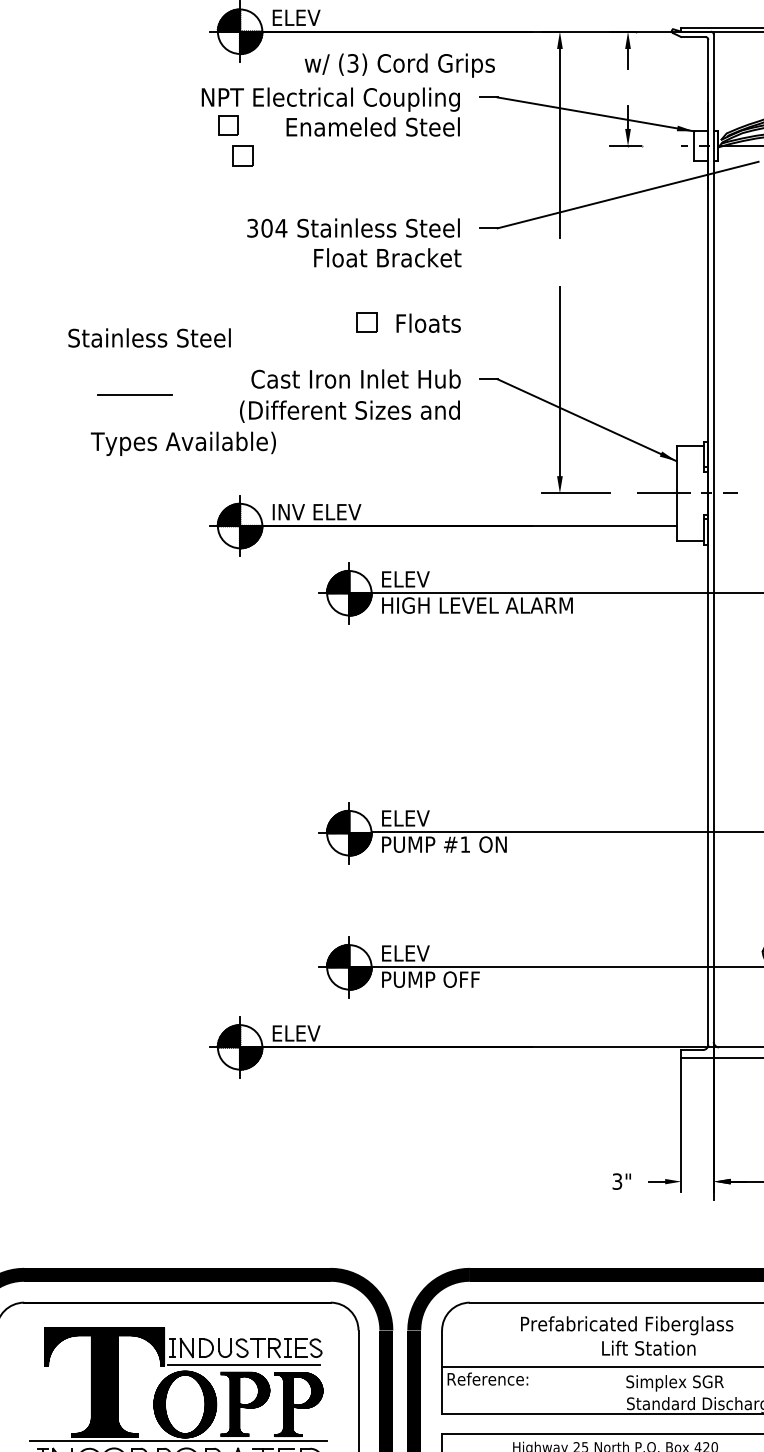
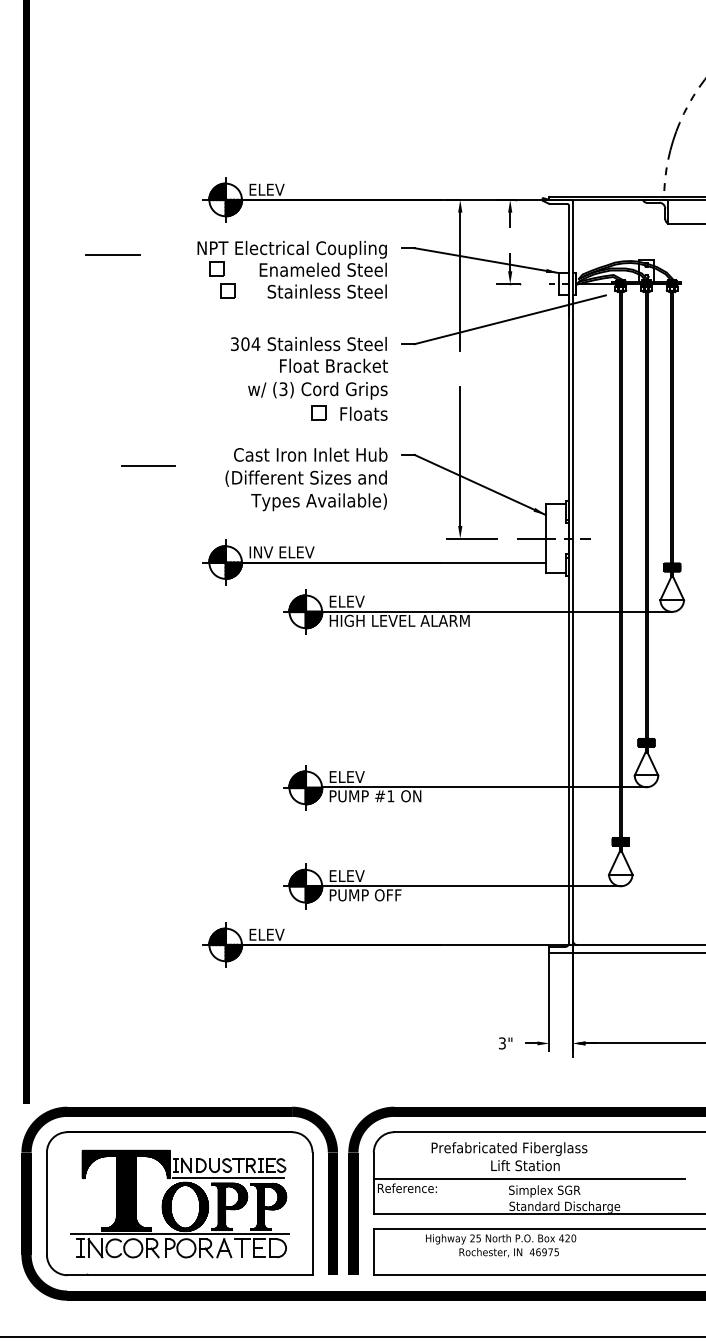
text: (399, 65) -> (317, 390), moved
line: (85, 107) -> (112, 255), added
text: (148, 337) -> (326, 291), moved
text: (182, 444) -> (318, 502), moved

